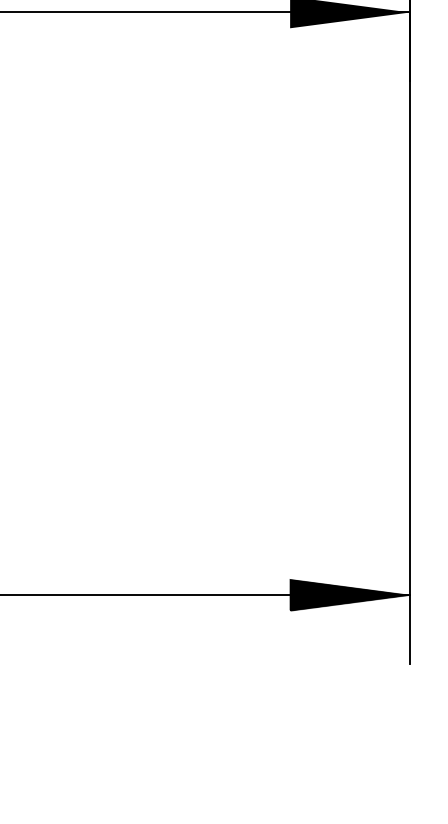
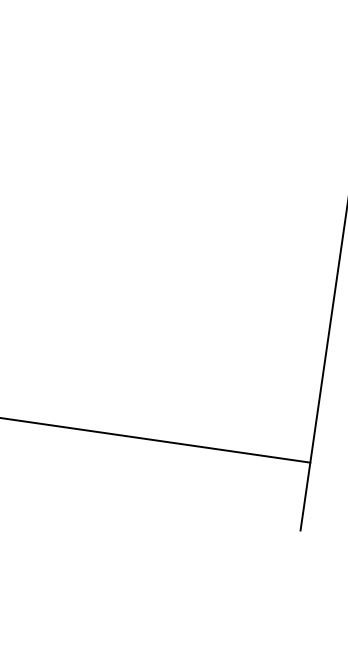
hatch: (349, 595) -> (250, 454), removed

